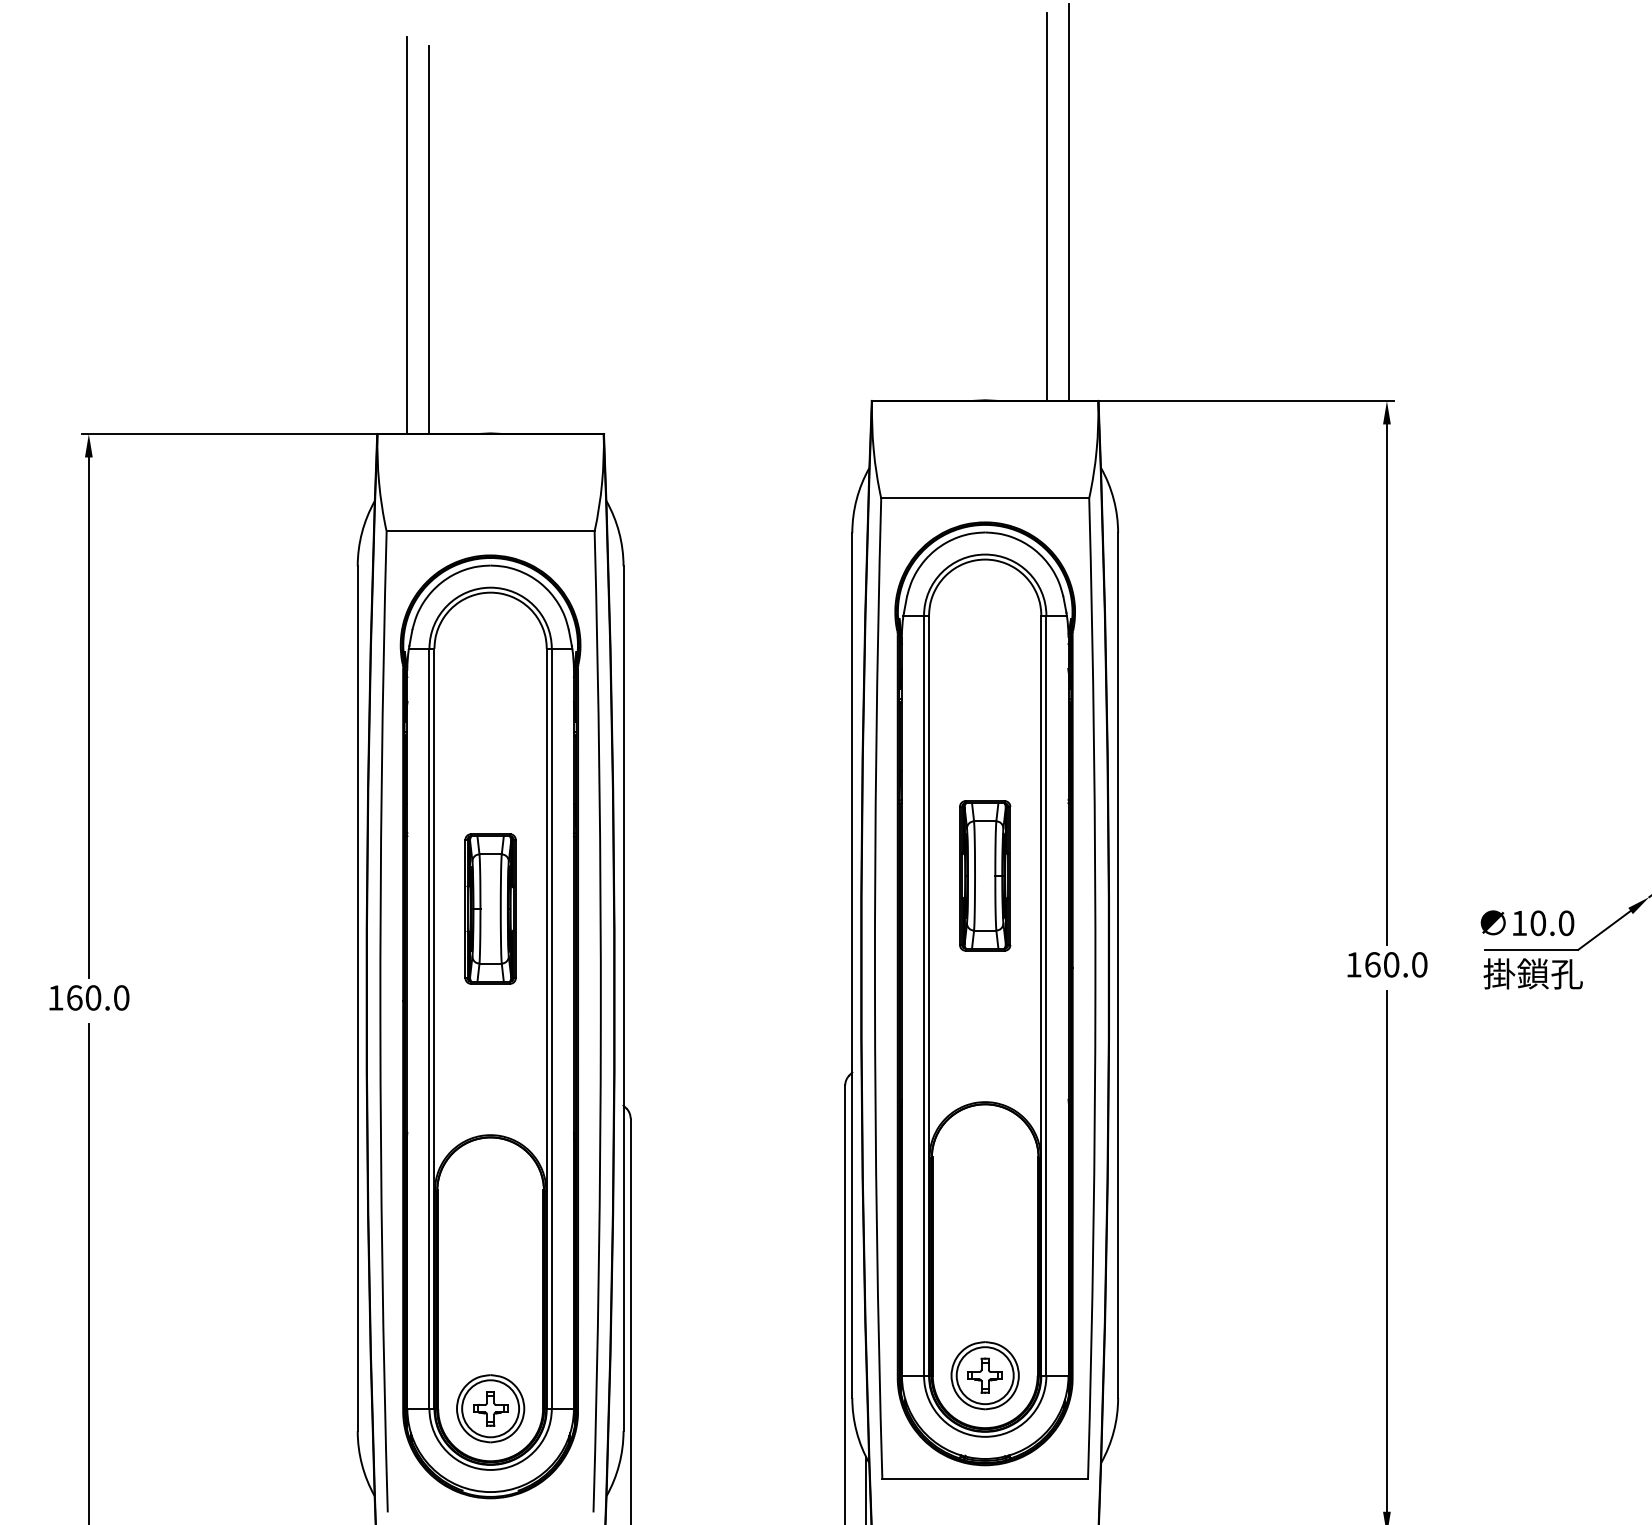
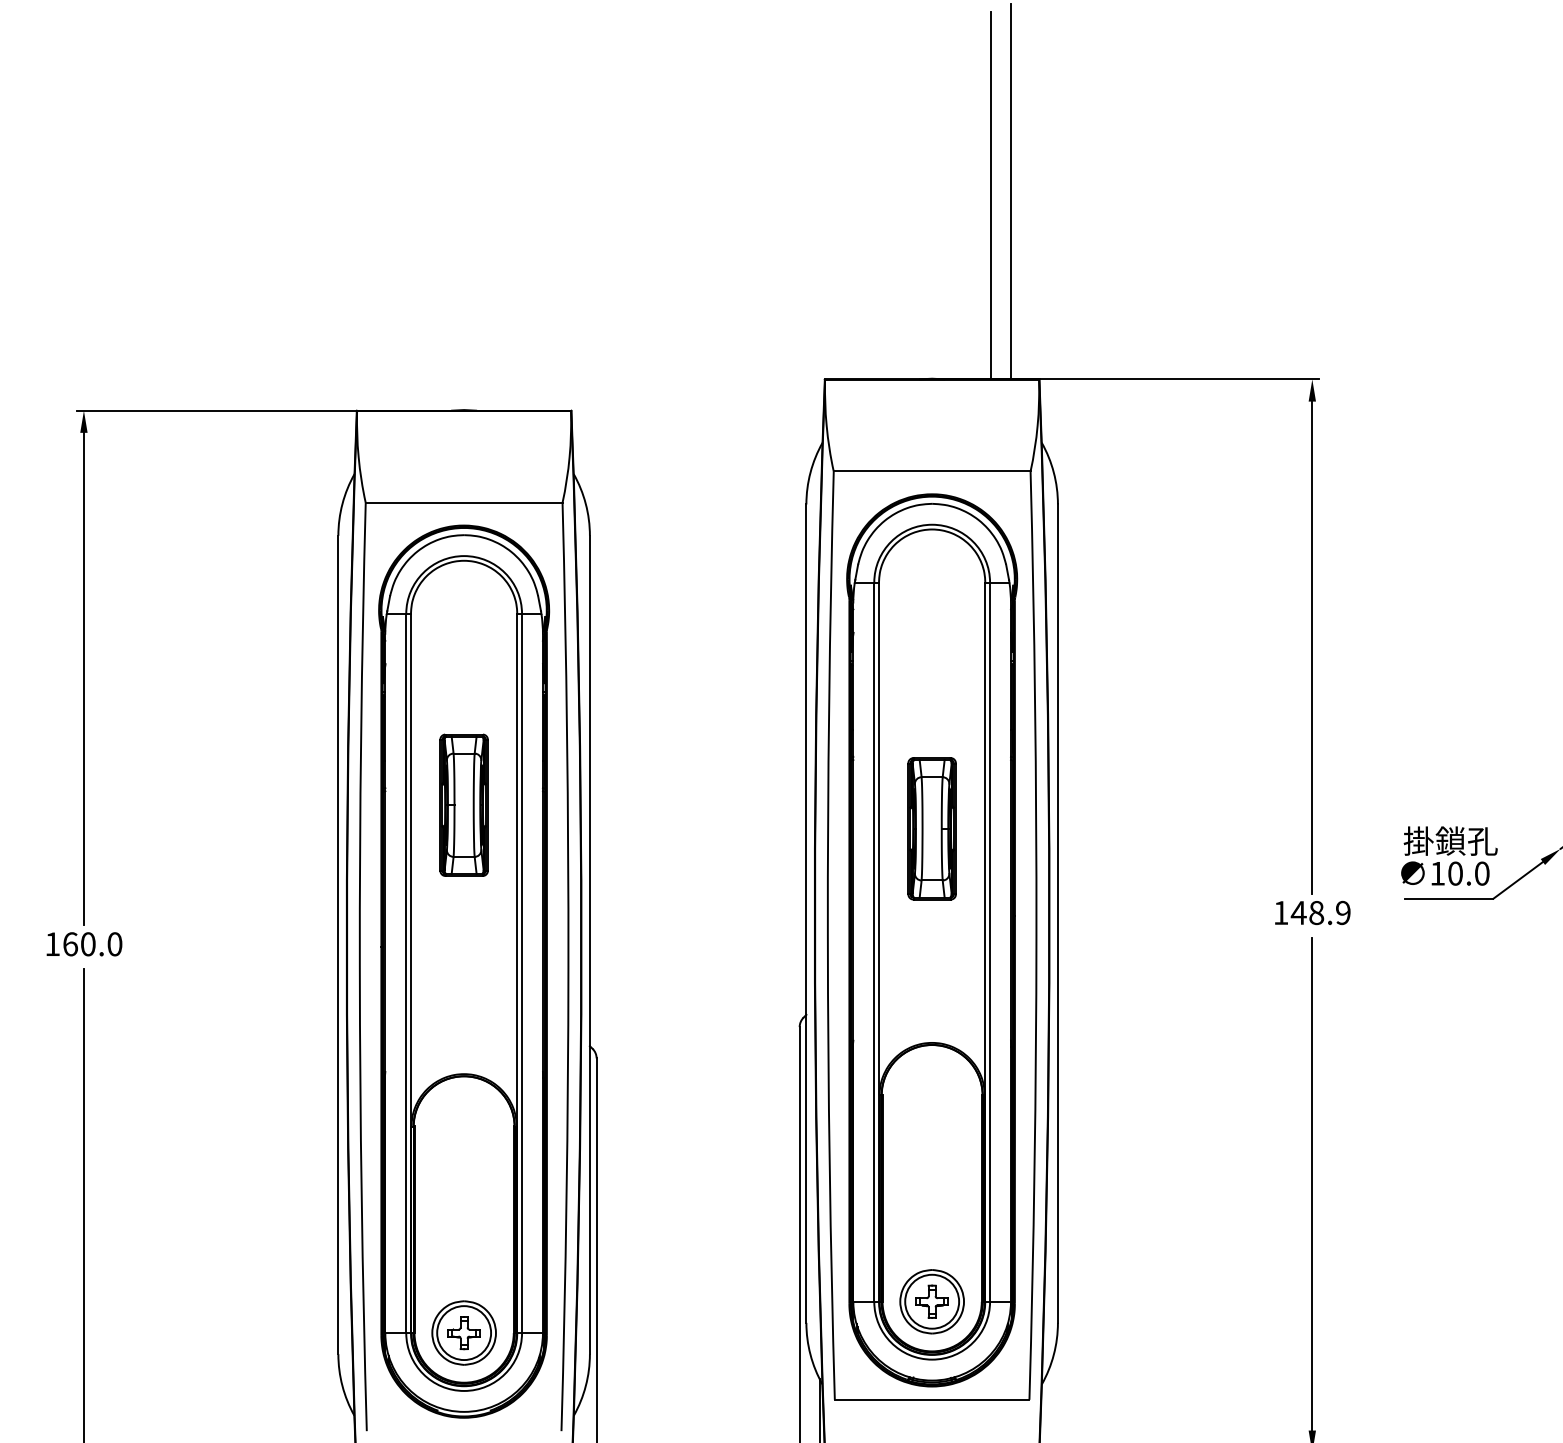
line: (407, 235) -> (385, 222), removed
line: (428, 239) -> (405, 226), removed
part: (490, 908) -> (464, 804), moved
text: (1395, 964) -> (1320, 912), 160.0 -> 148.9
text: (1532, 973) -> (1450, 840), moved

